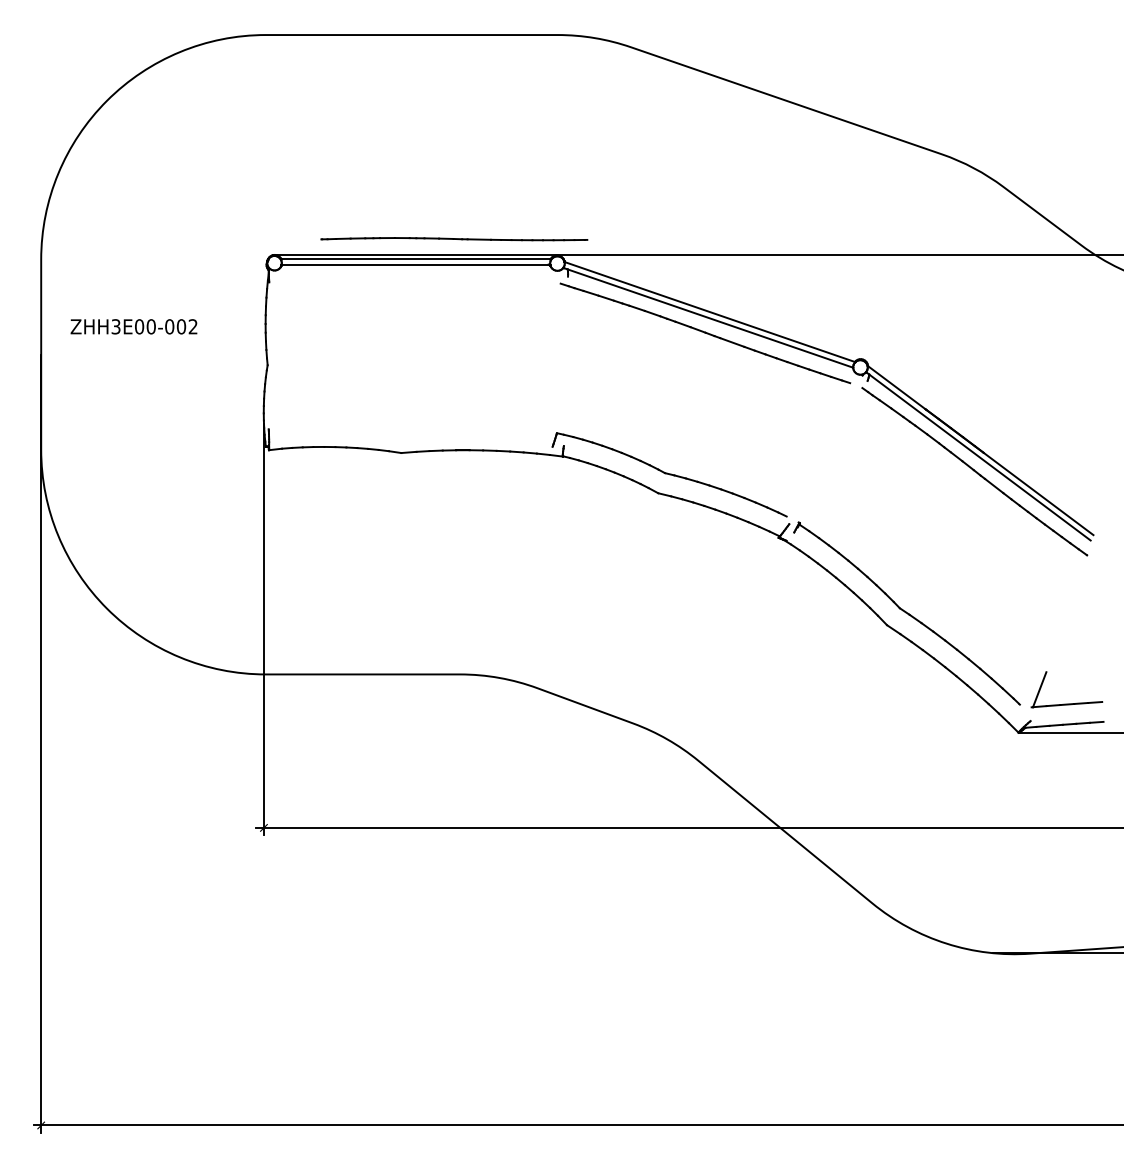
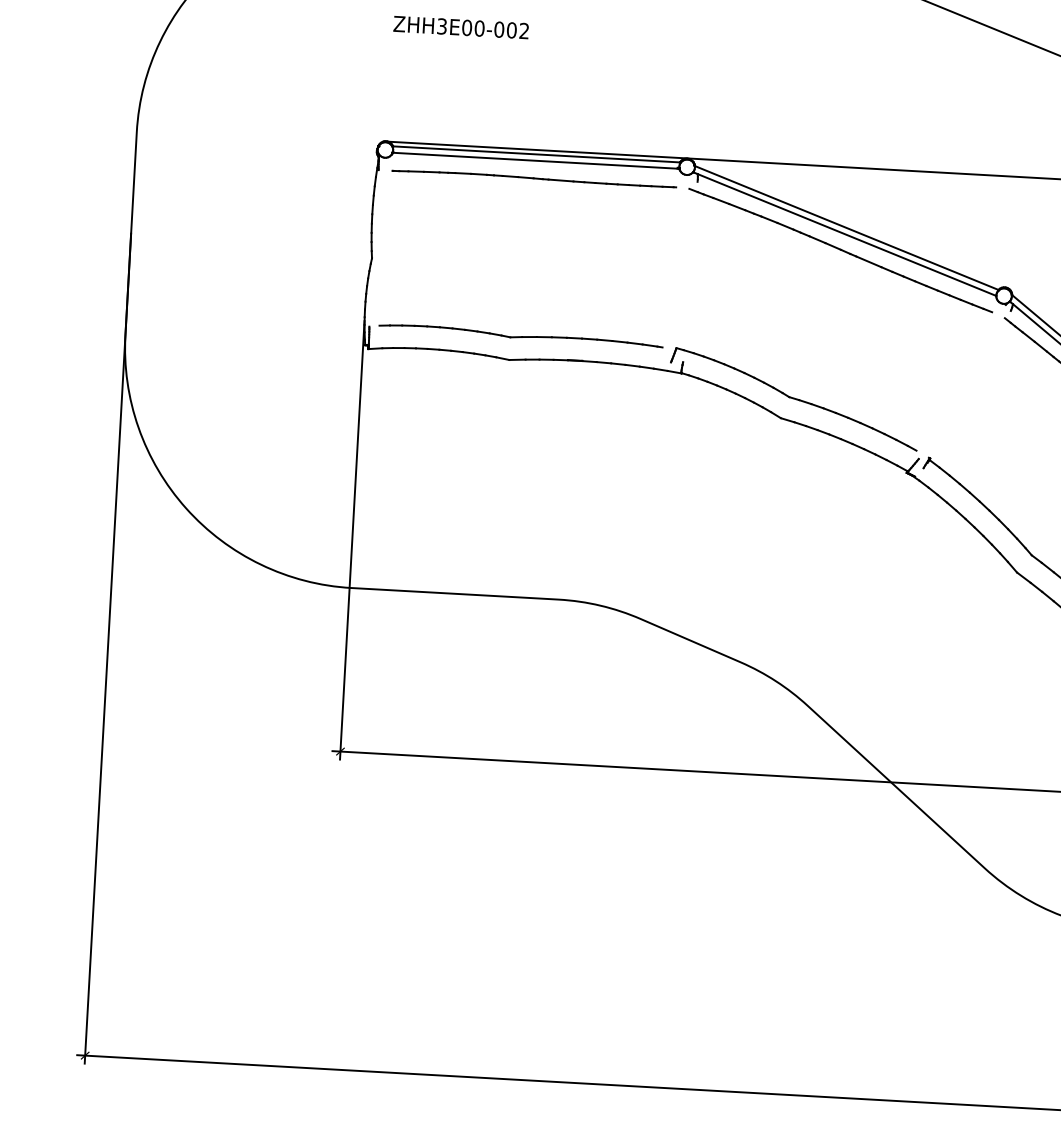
part: (454, 239) -> (534, 178), moved
text: (133, 326) -> (460, 27), moved
part: (410, 429) -> (520, 335), added

